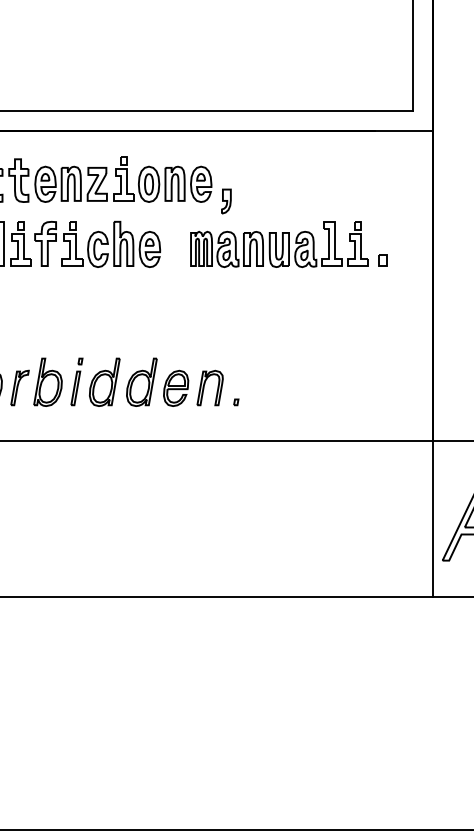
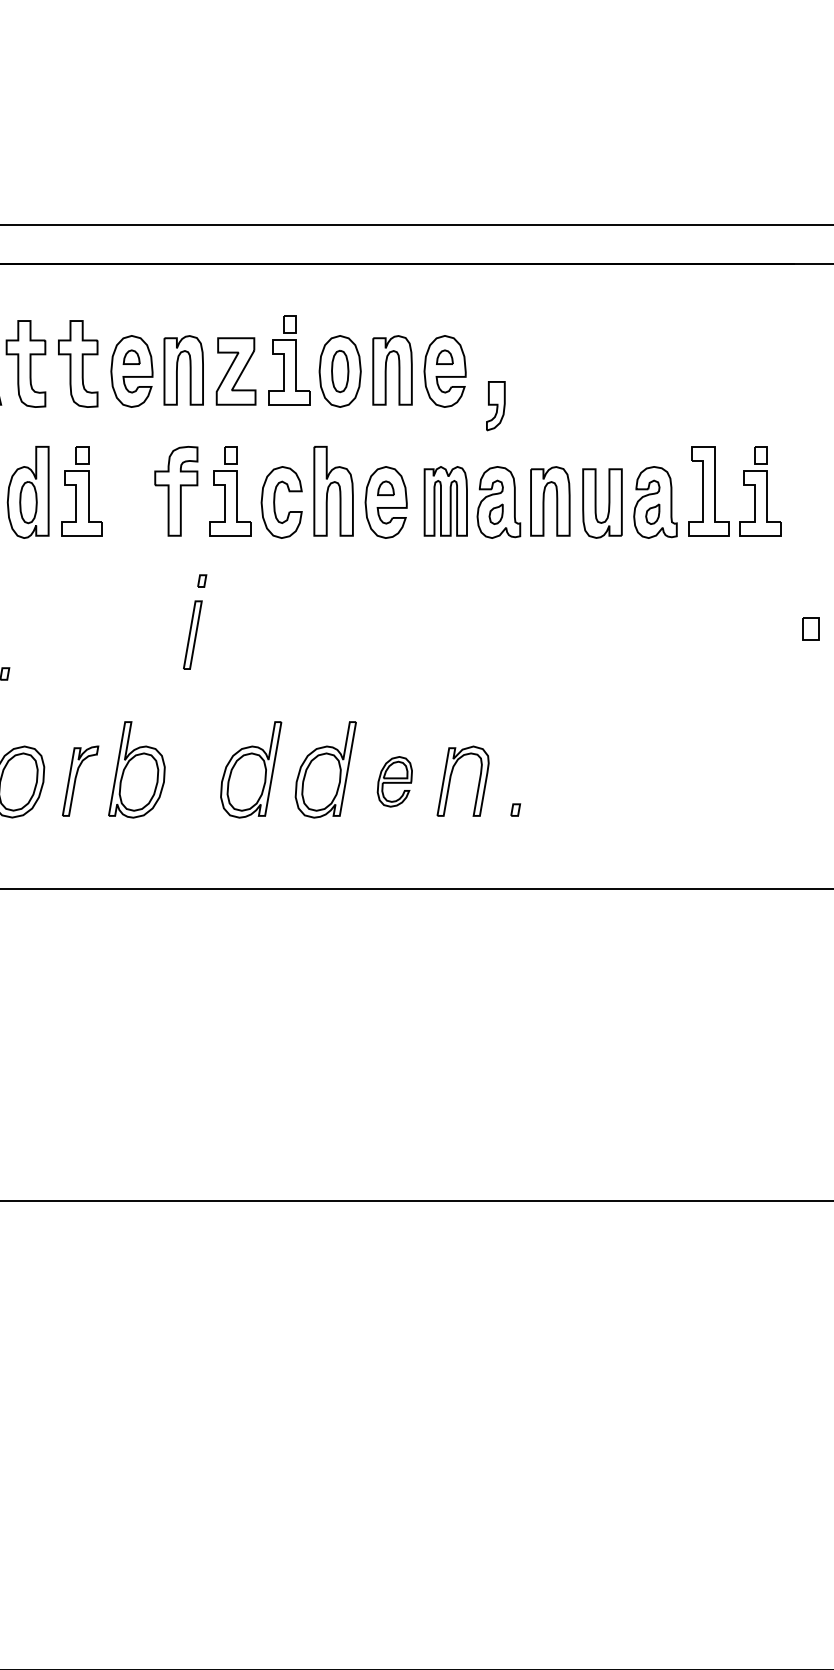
part: (97, 243) -> (280, 490), moved
part: (382, 260) -> (809, 629), moved
part: (76, 381) -> (194, 621), moved
part: (176, 387) -> (395, 780), size x0.7

